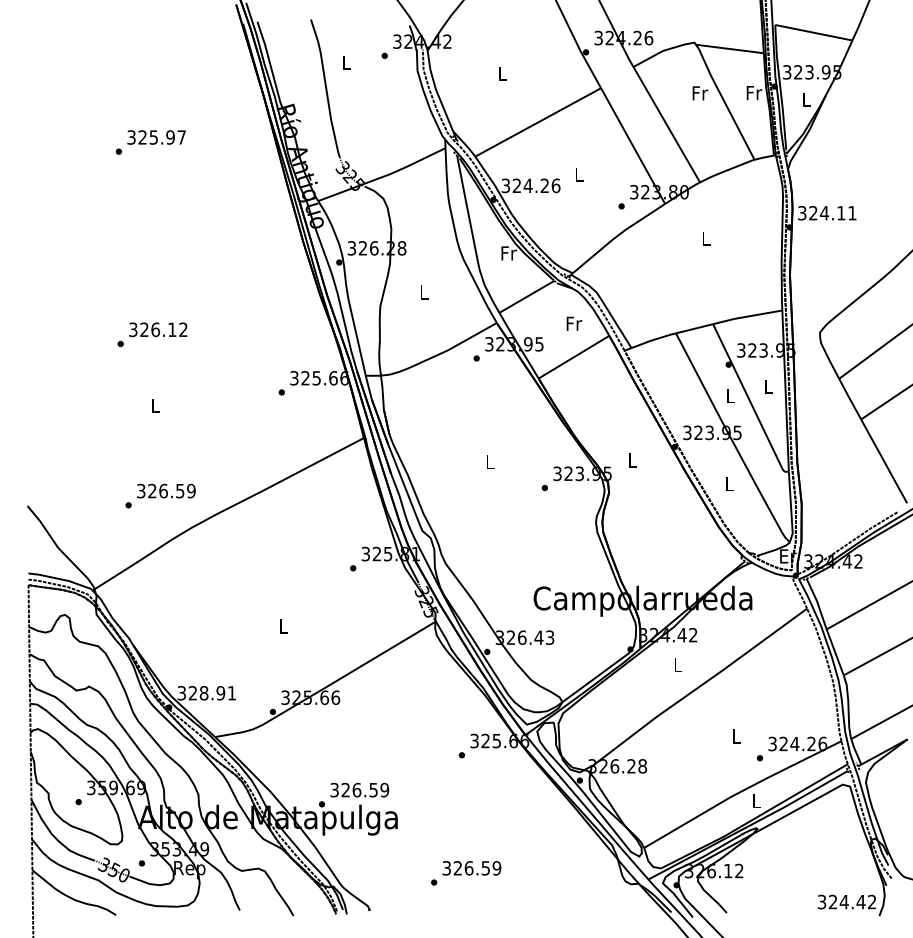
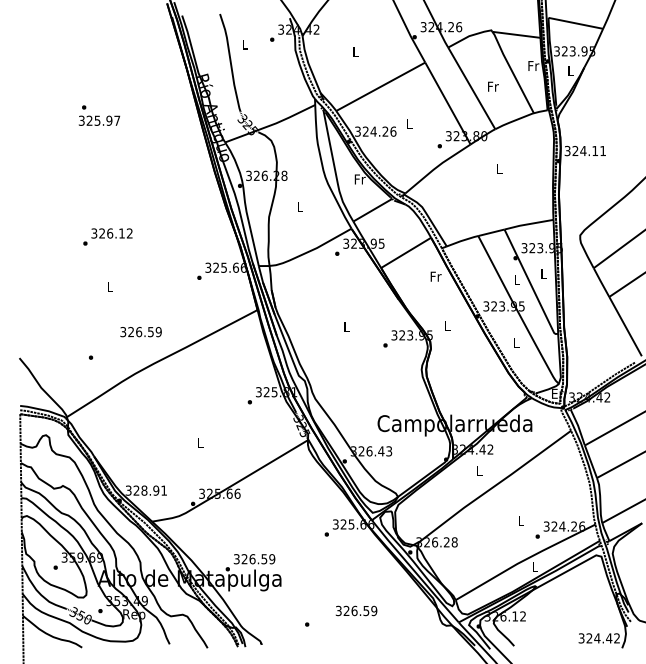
text: (700, 93) -> (493, 86), moved
text: (156, 137) -> (99, 120), moved
text: (574, 323) -> (436, 276), moved
text: (166, 490) -> (141, 331), moved
text: (471, 868) -> (356, 611), moved

